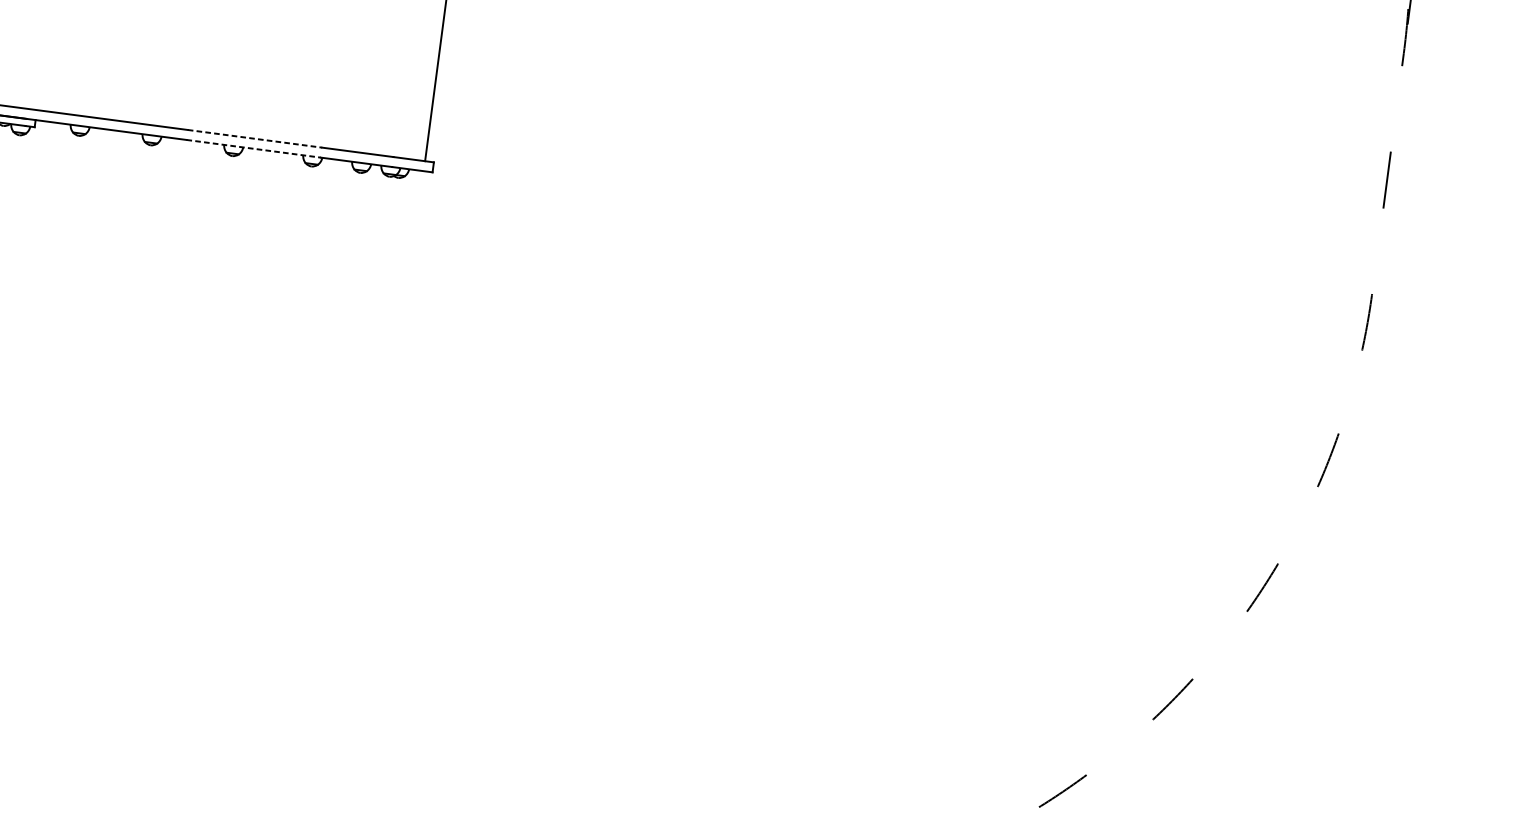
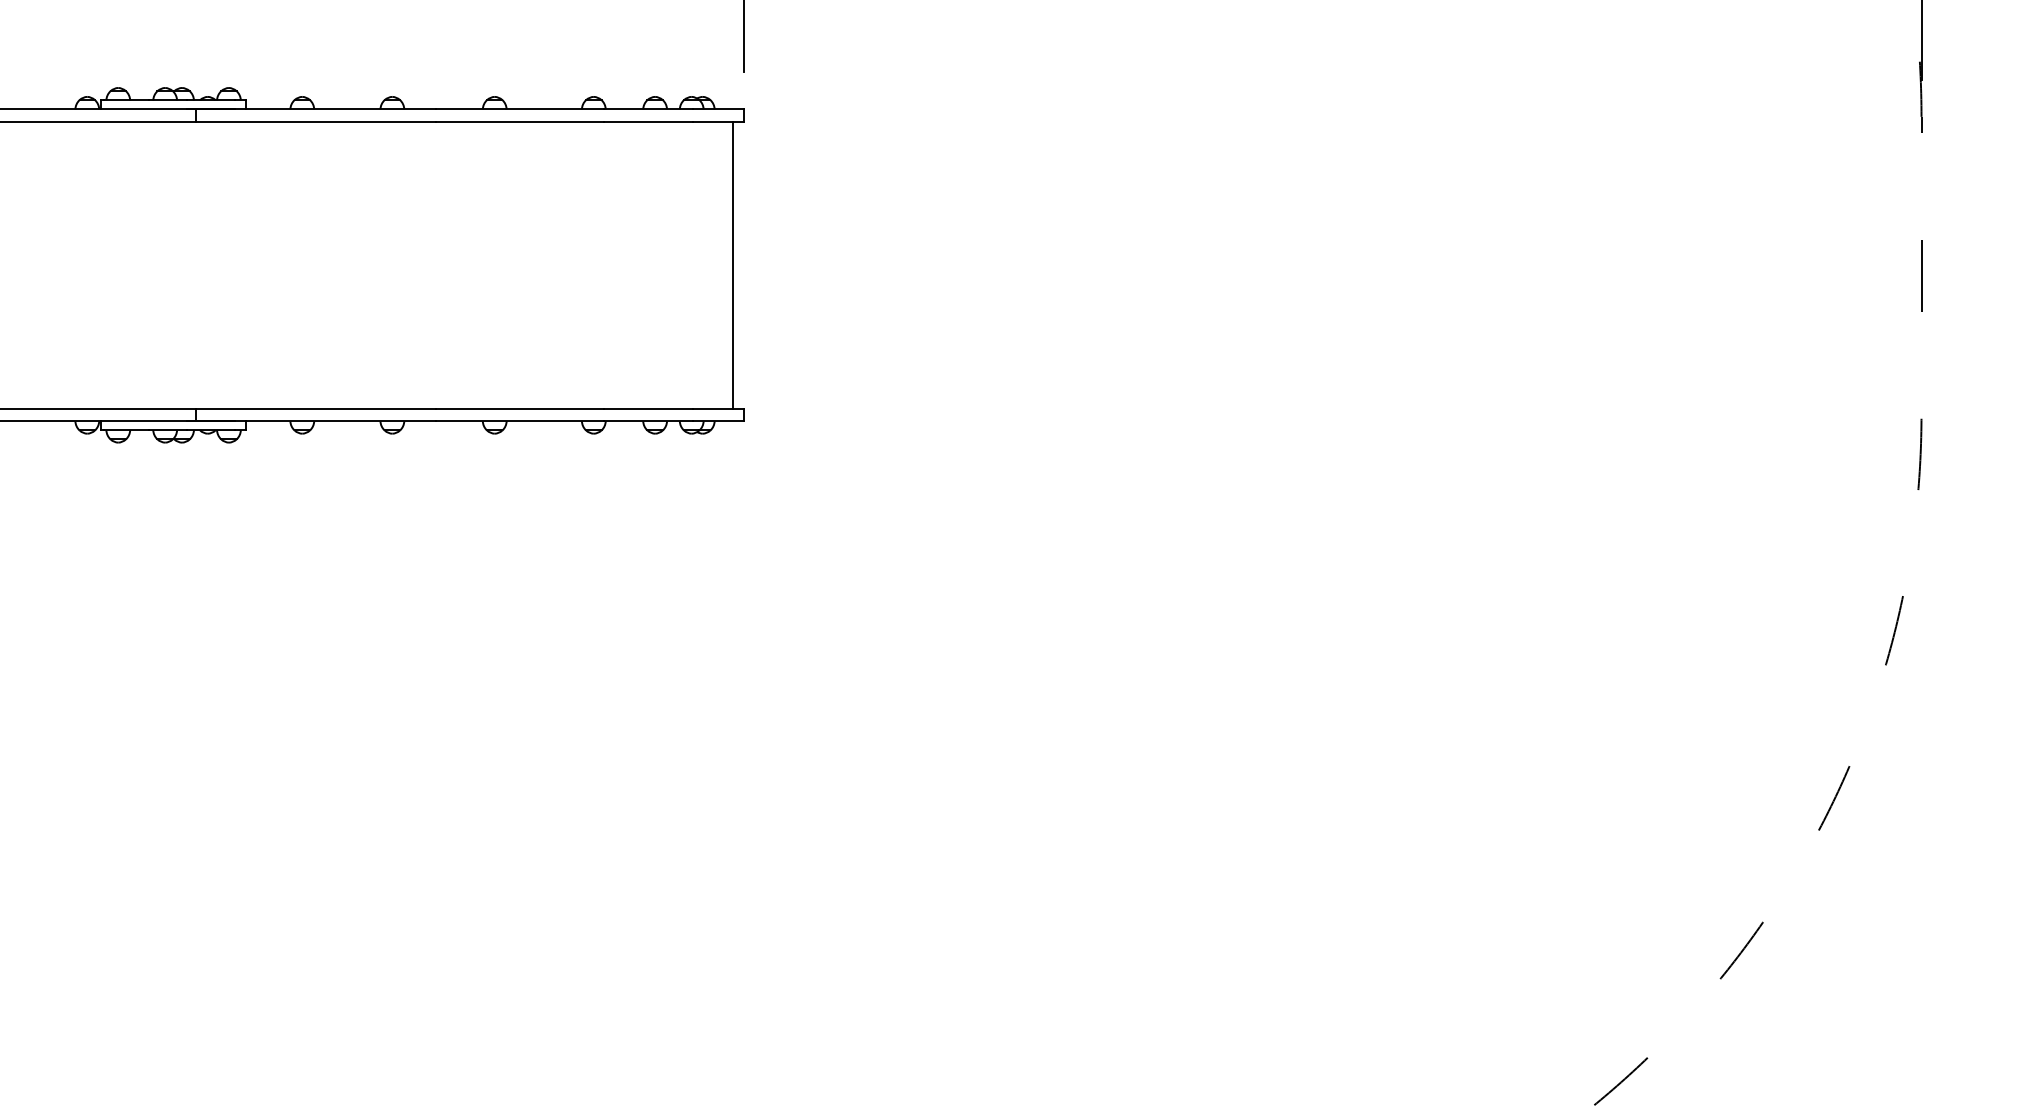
line: (255, 138) -> (520, 408), dashed -> solid
line: (254, 149) -> (520, 421), dashed -> solid

